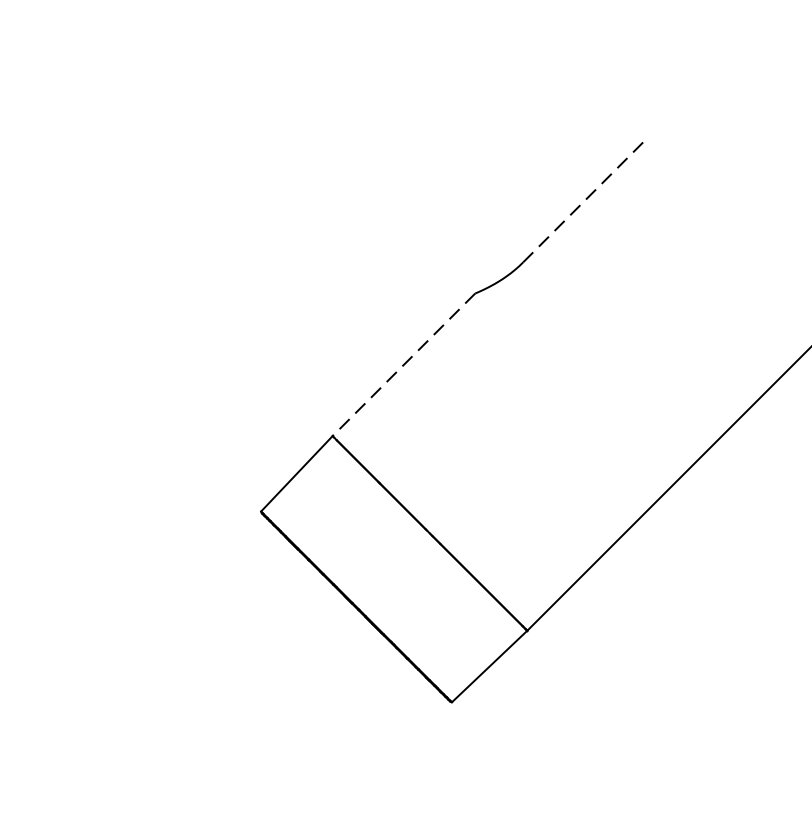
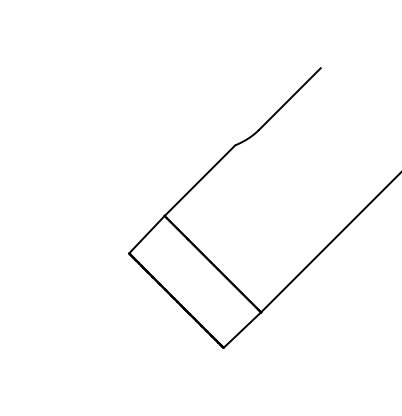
line: (584, 200) -> (289, 99), dashed -> solid
line: (402, 364) -> (199, 180), dashed -> solid

